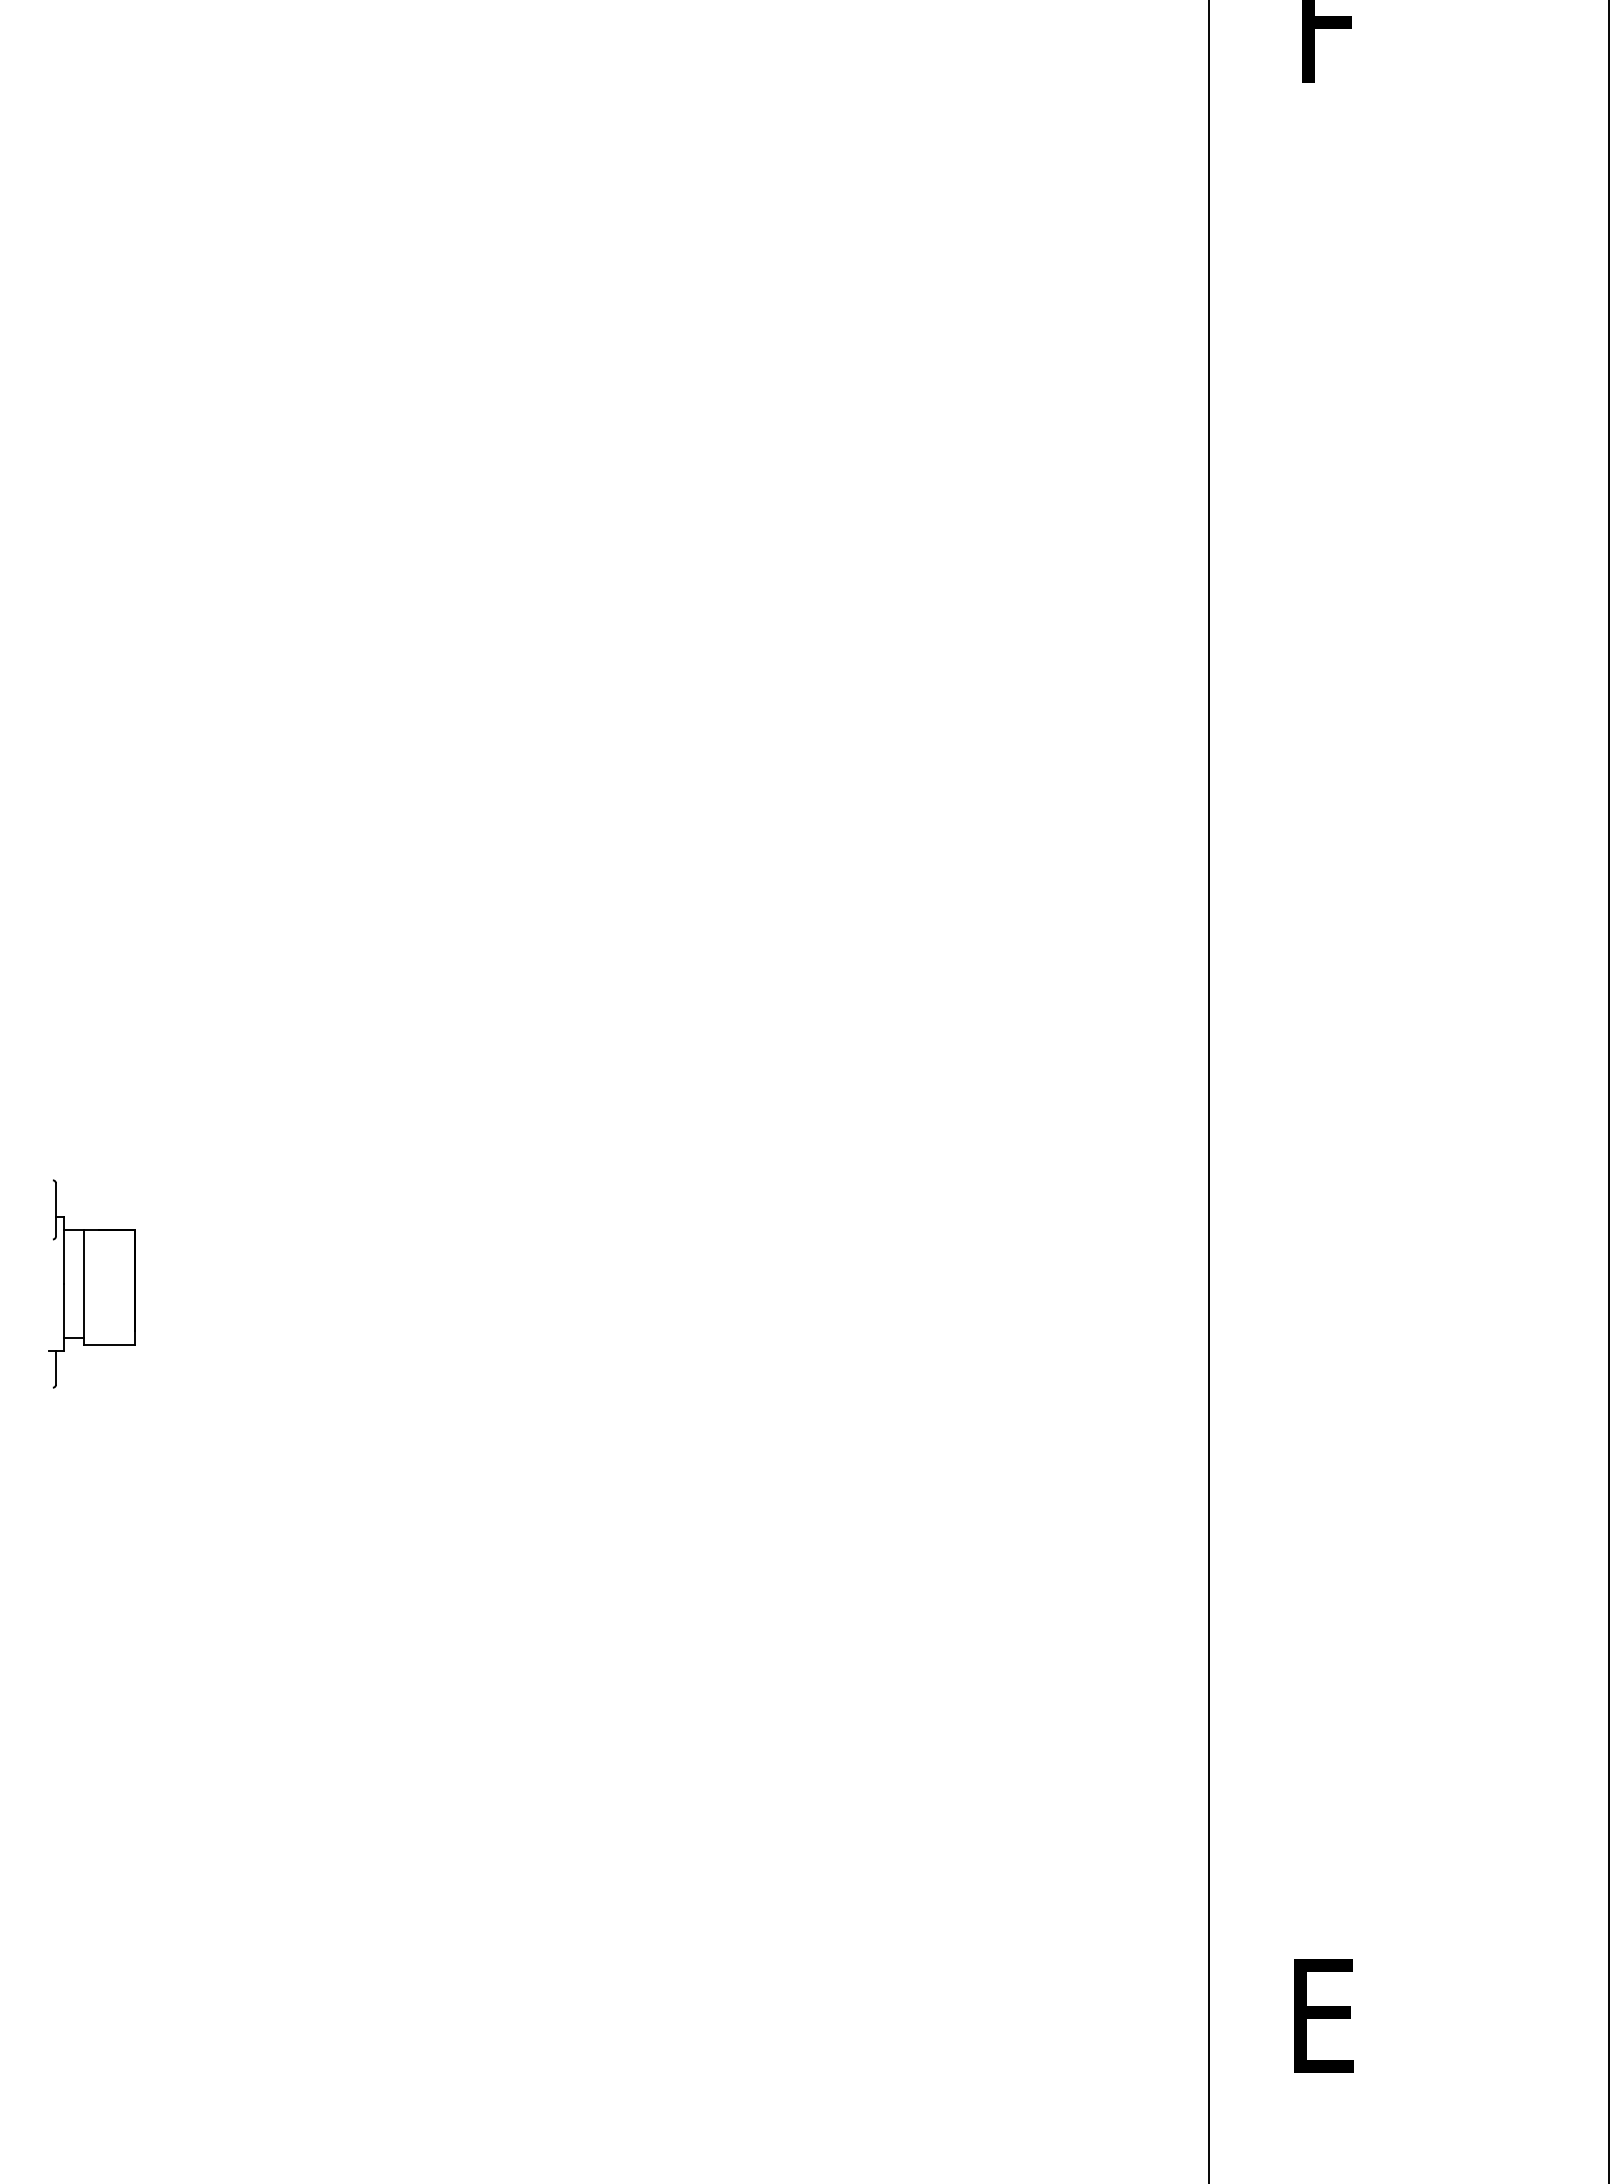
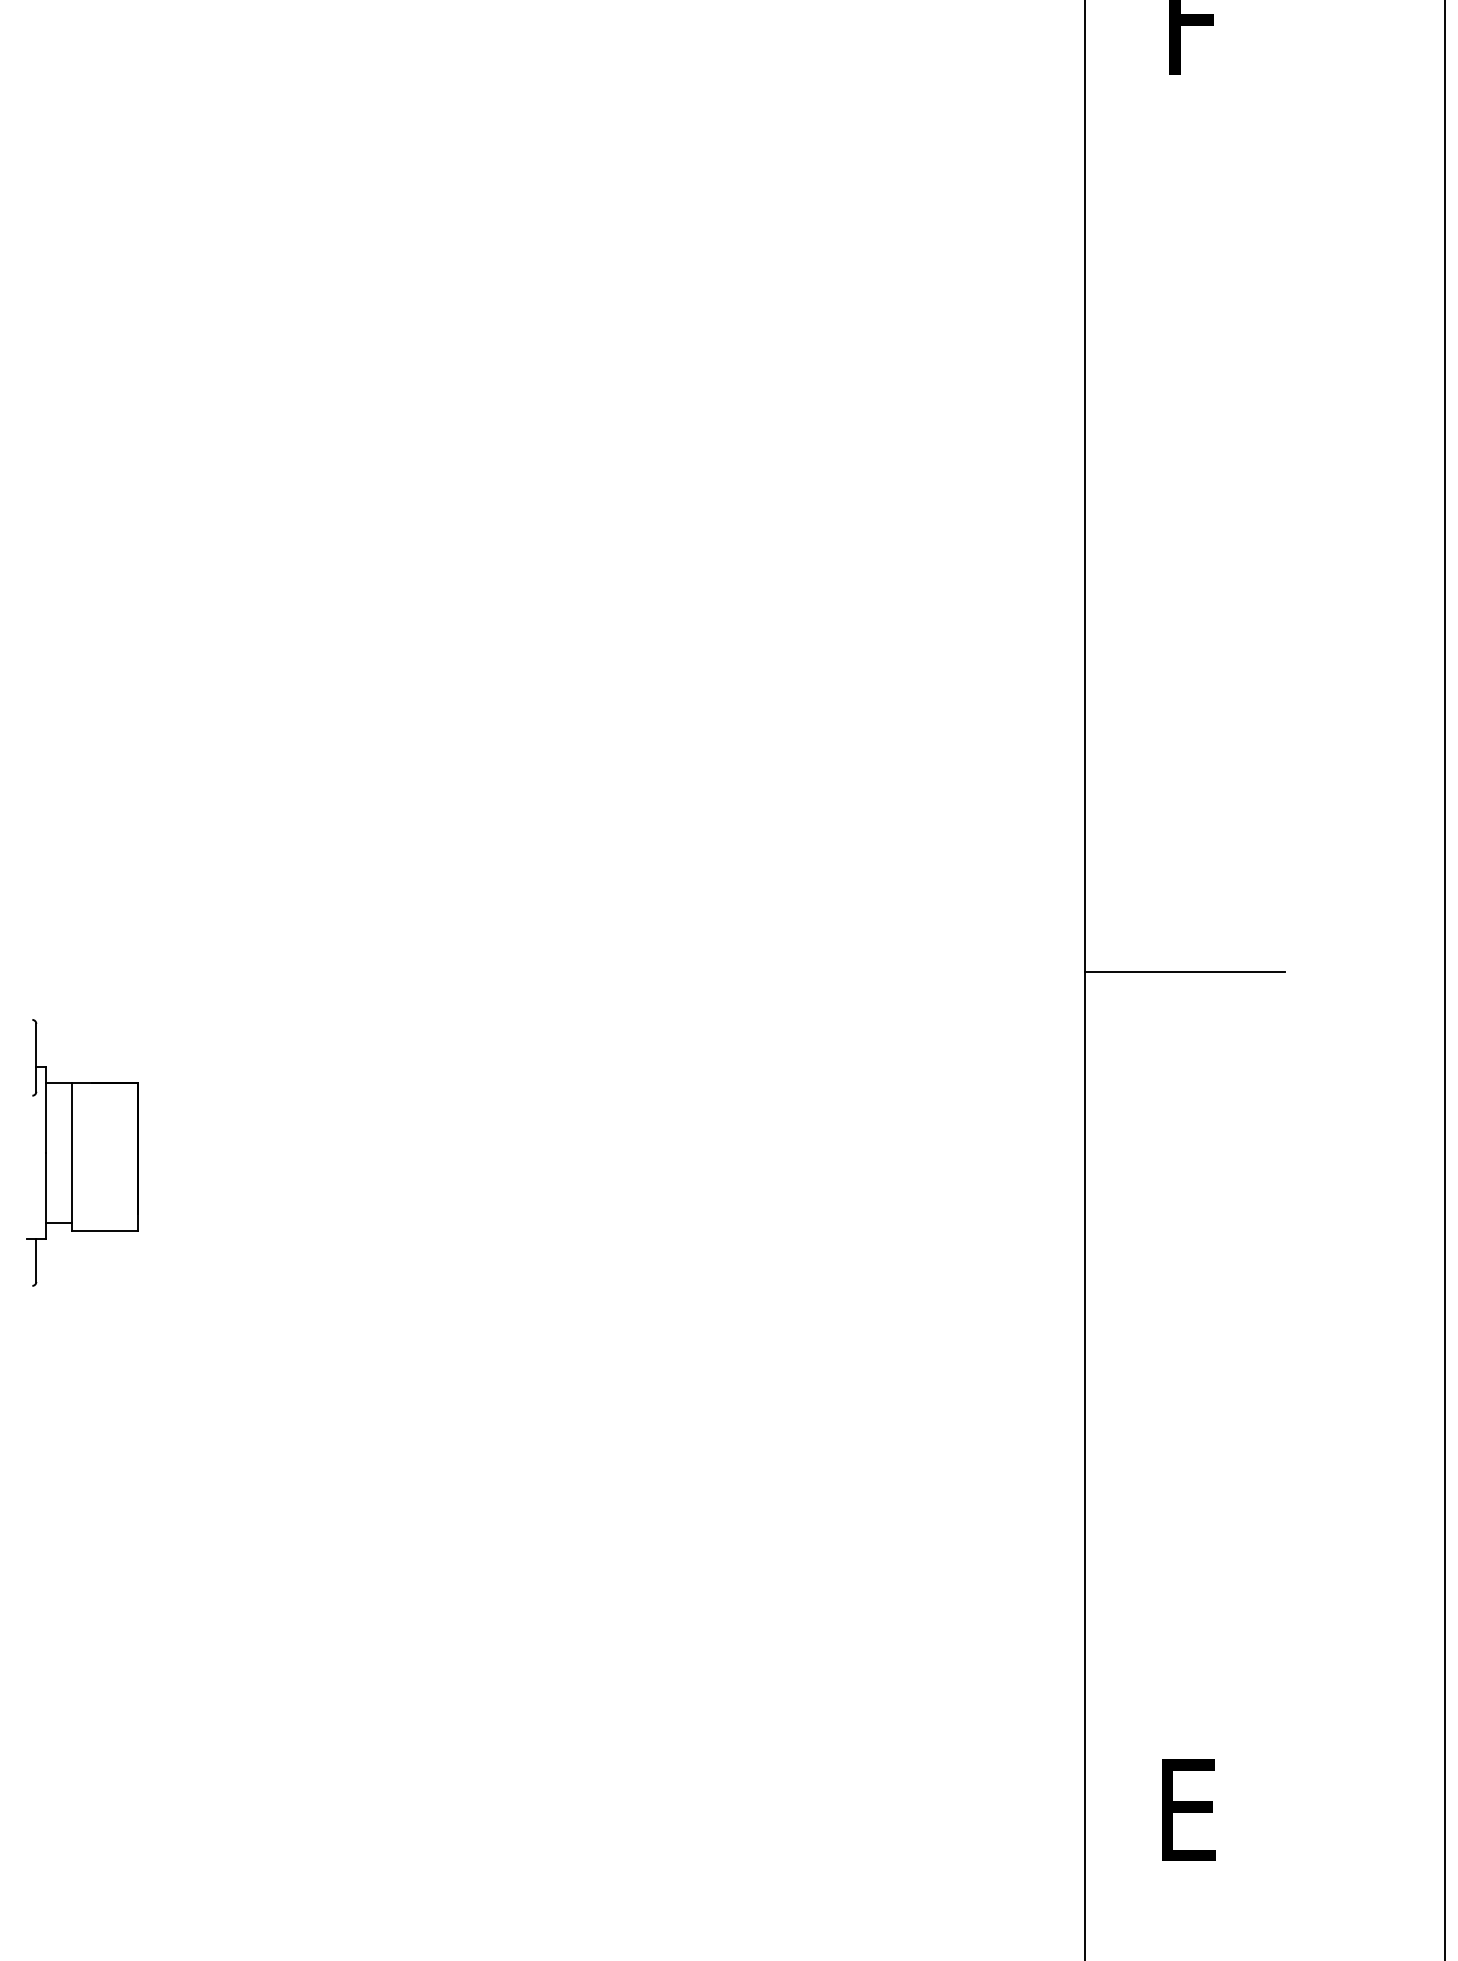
line: (1319, 1083) -> (1184, 972), added
part: (91, 1283) -> (82, 1152), size x1.43

